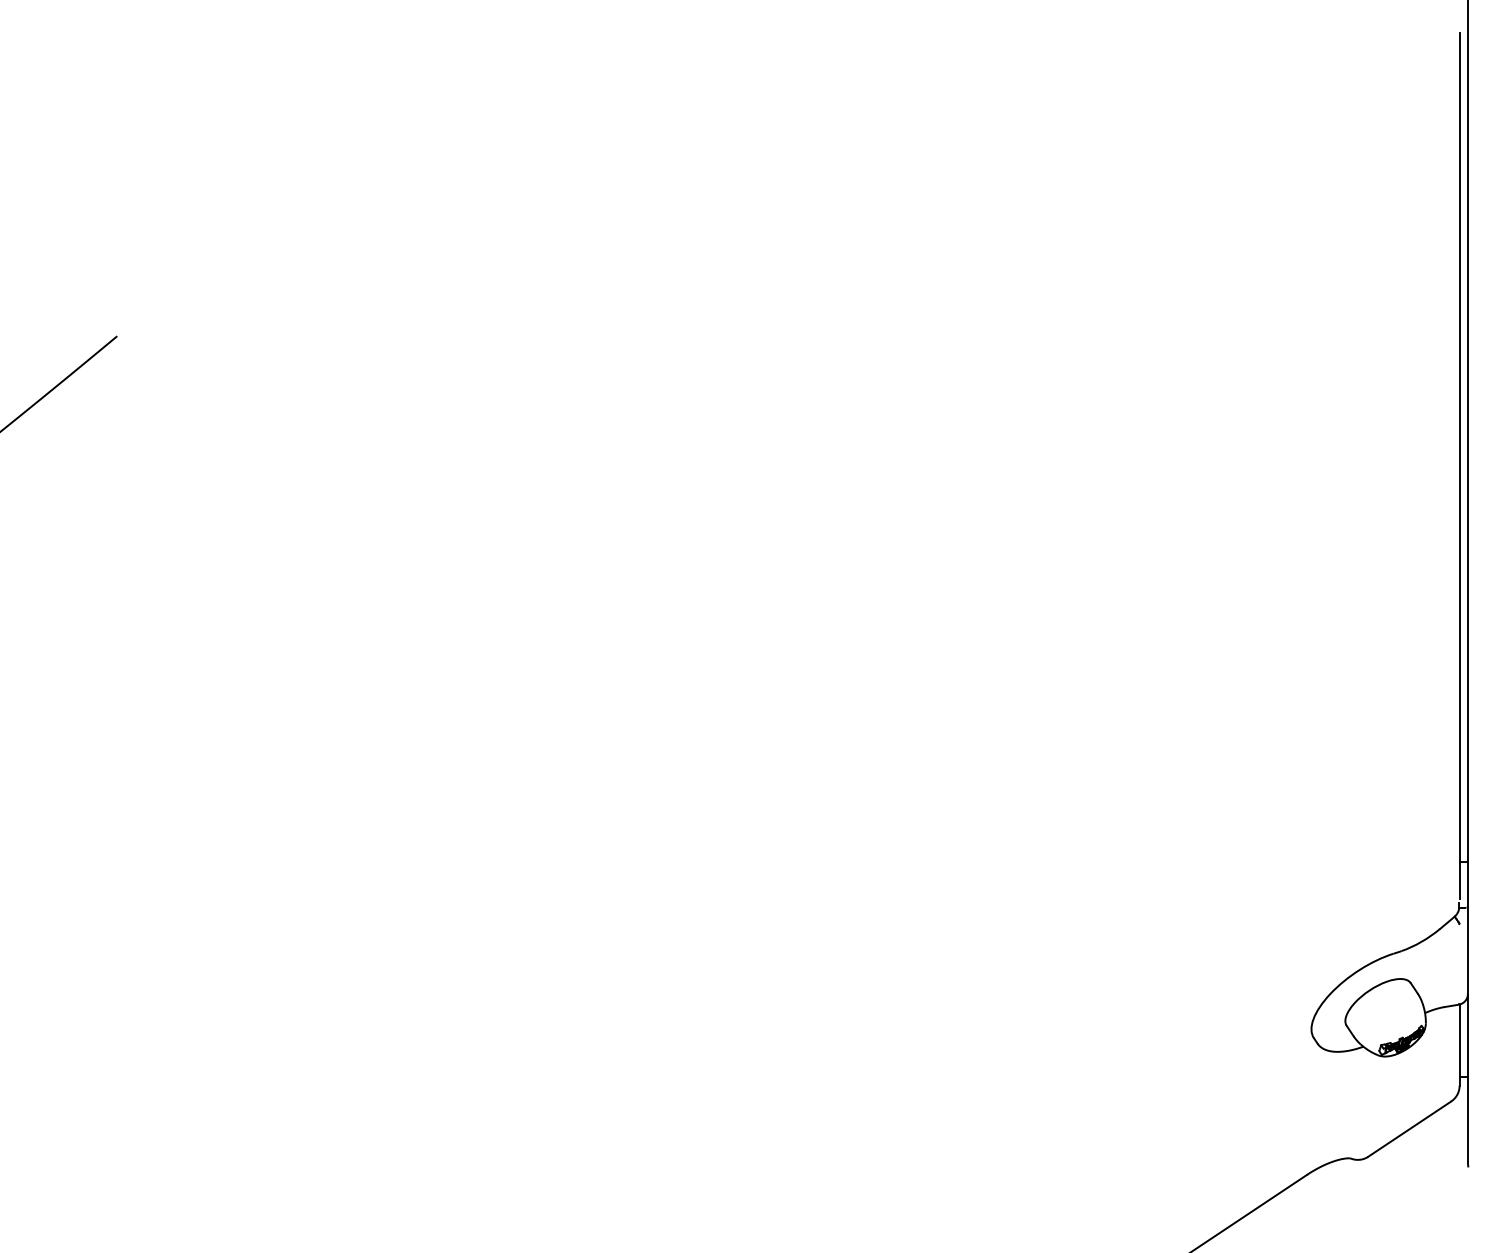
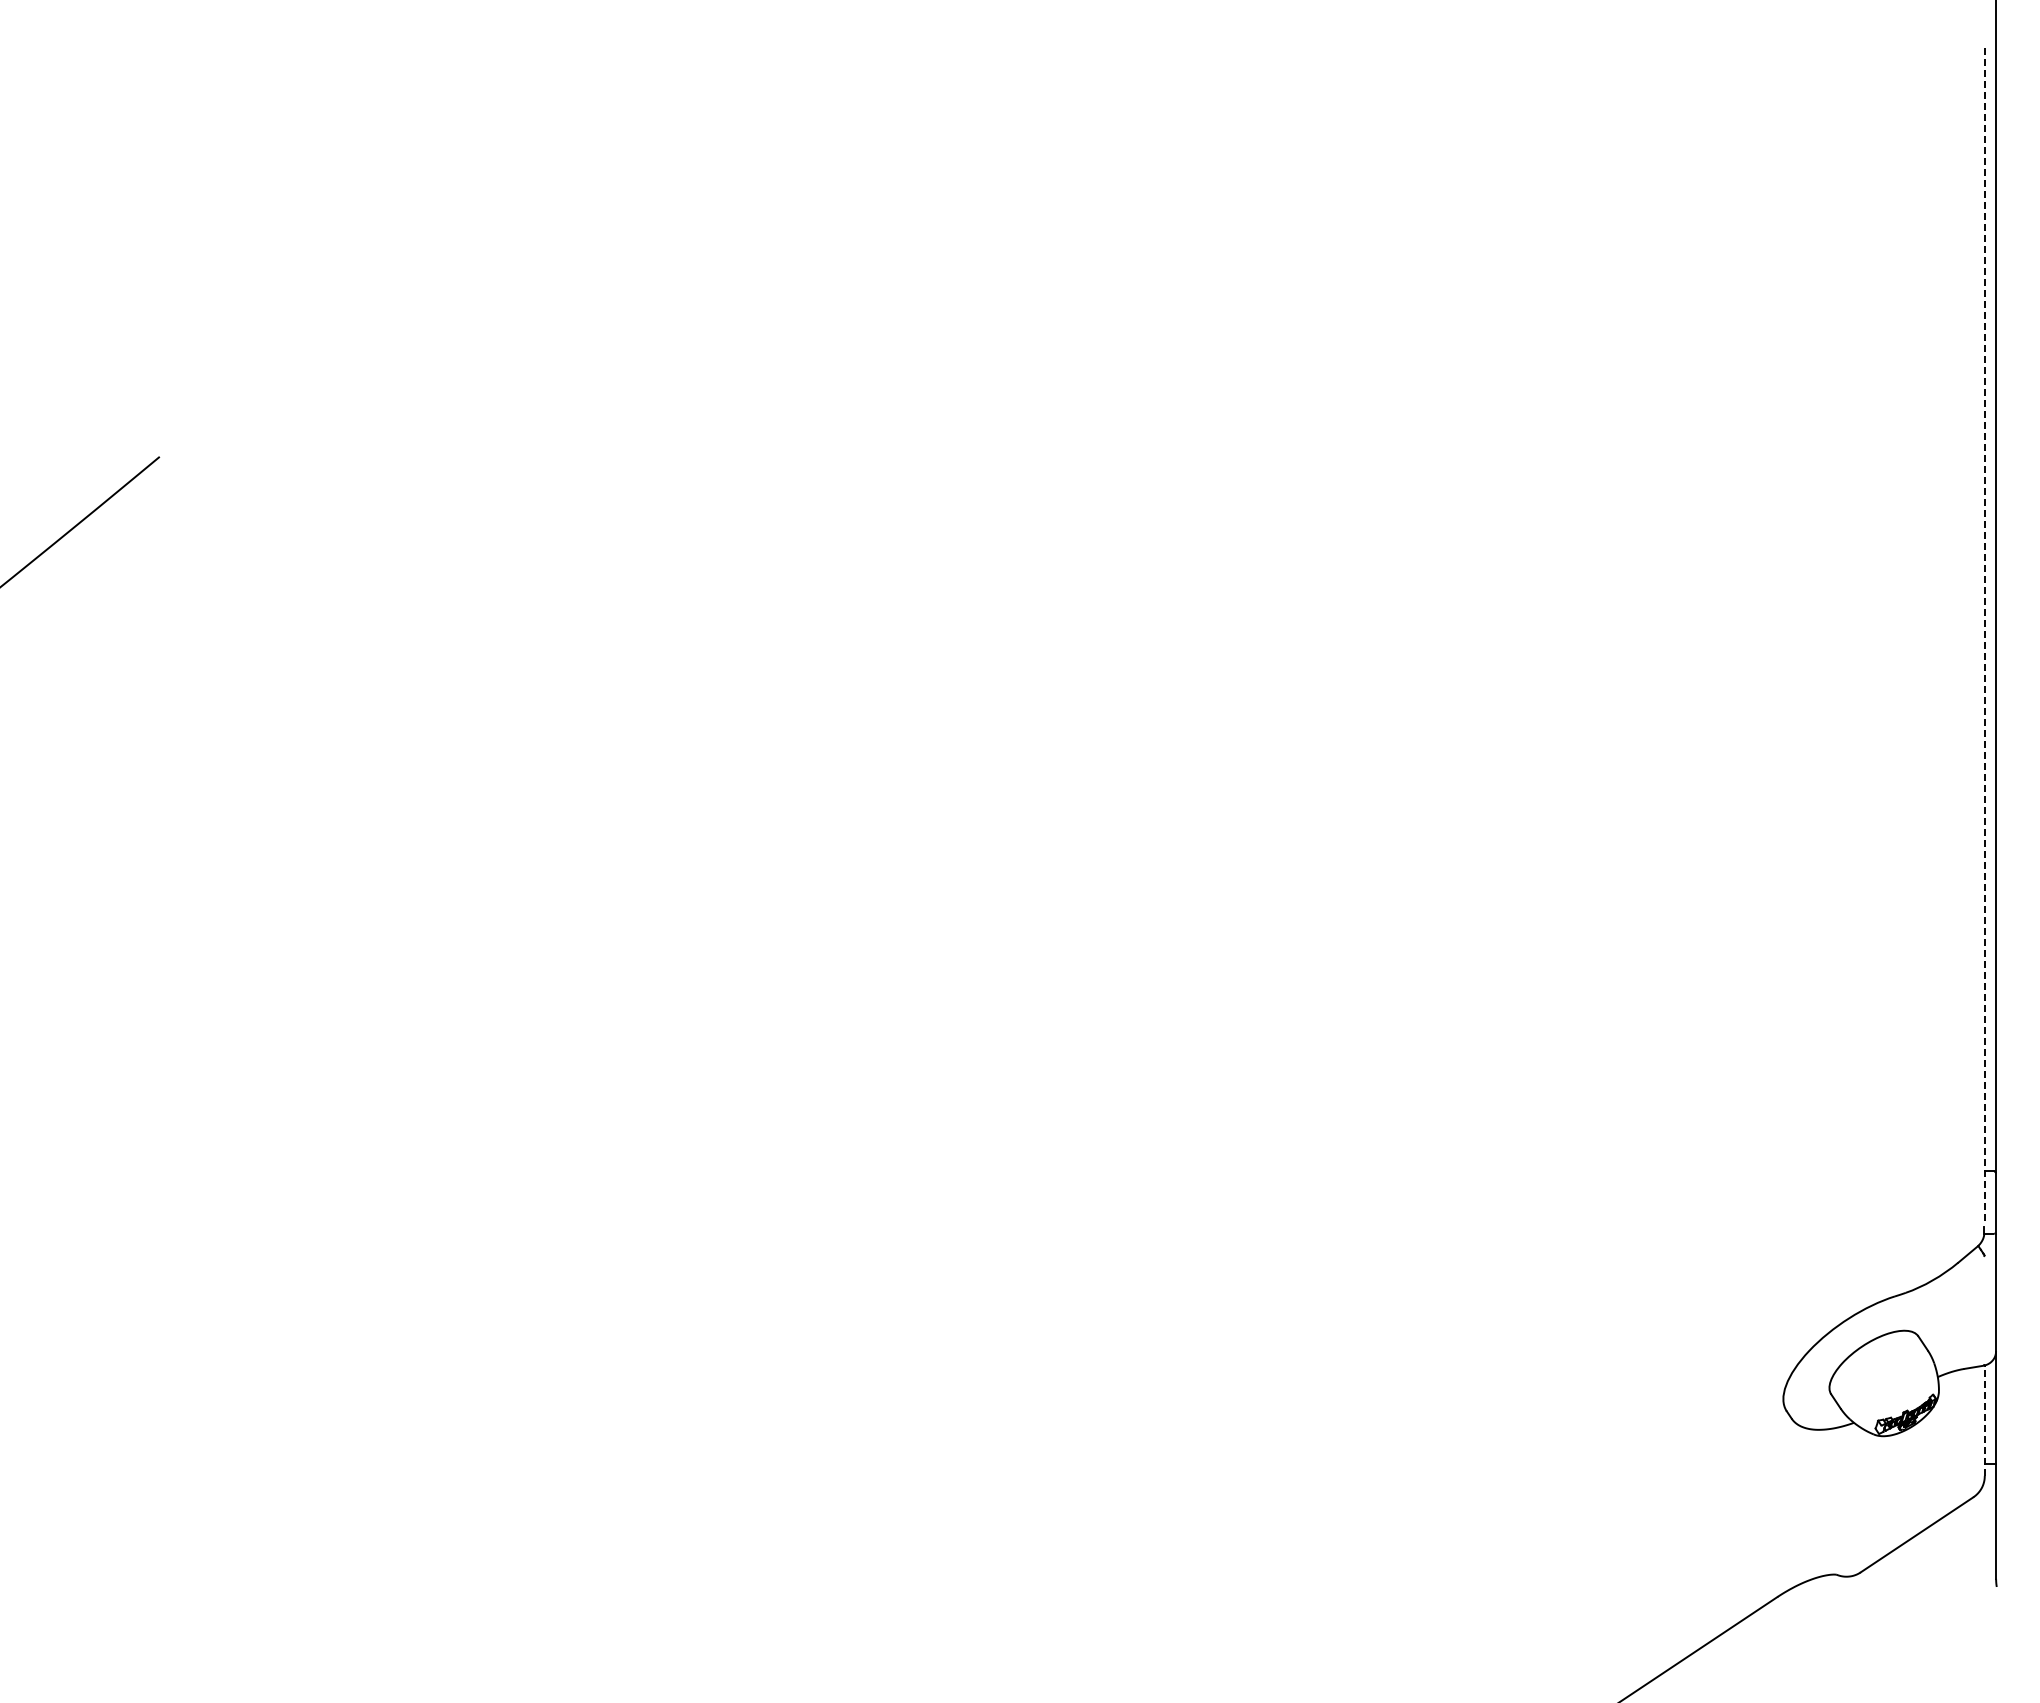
line: (1459, 465) -> (1984, 632), solid -> dashed
line: (1459, 1044) -> (1984, 1420), solid -> dashed

